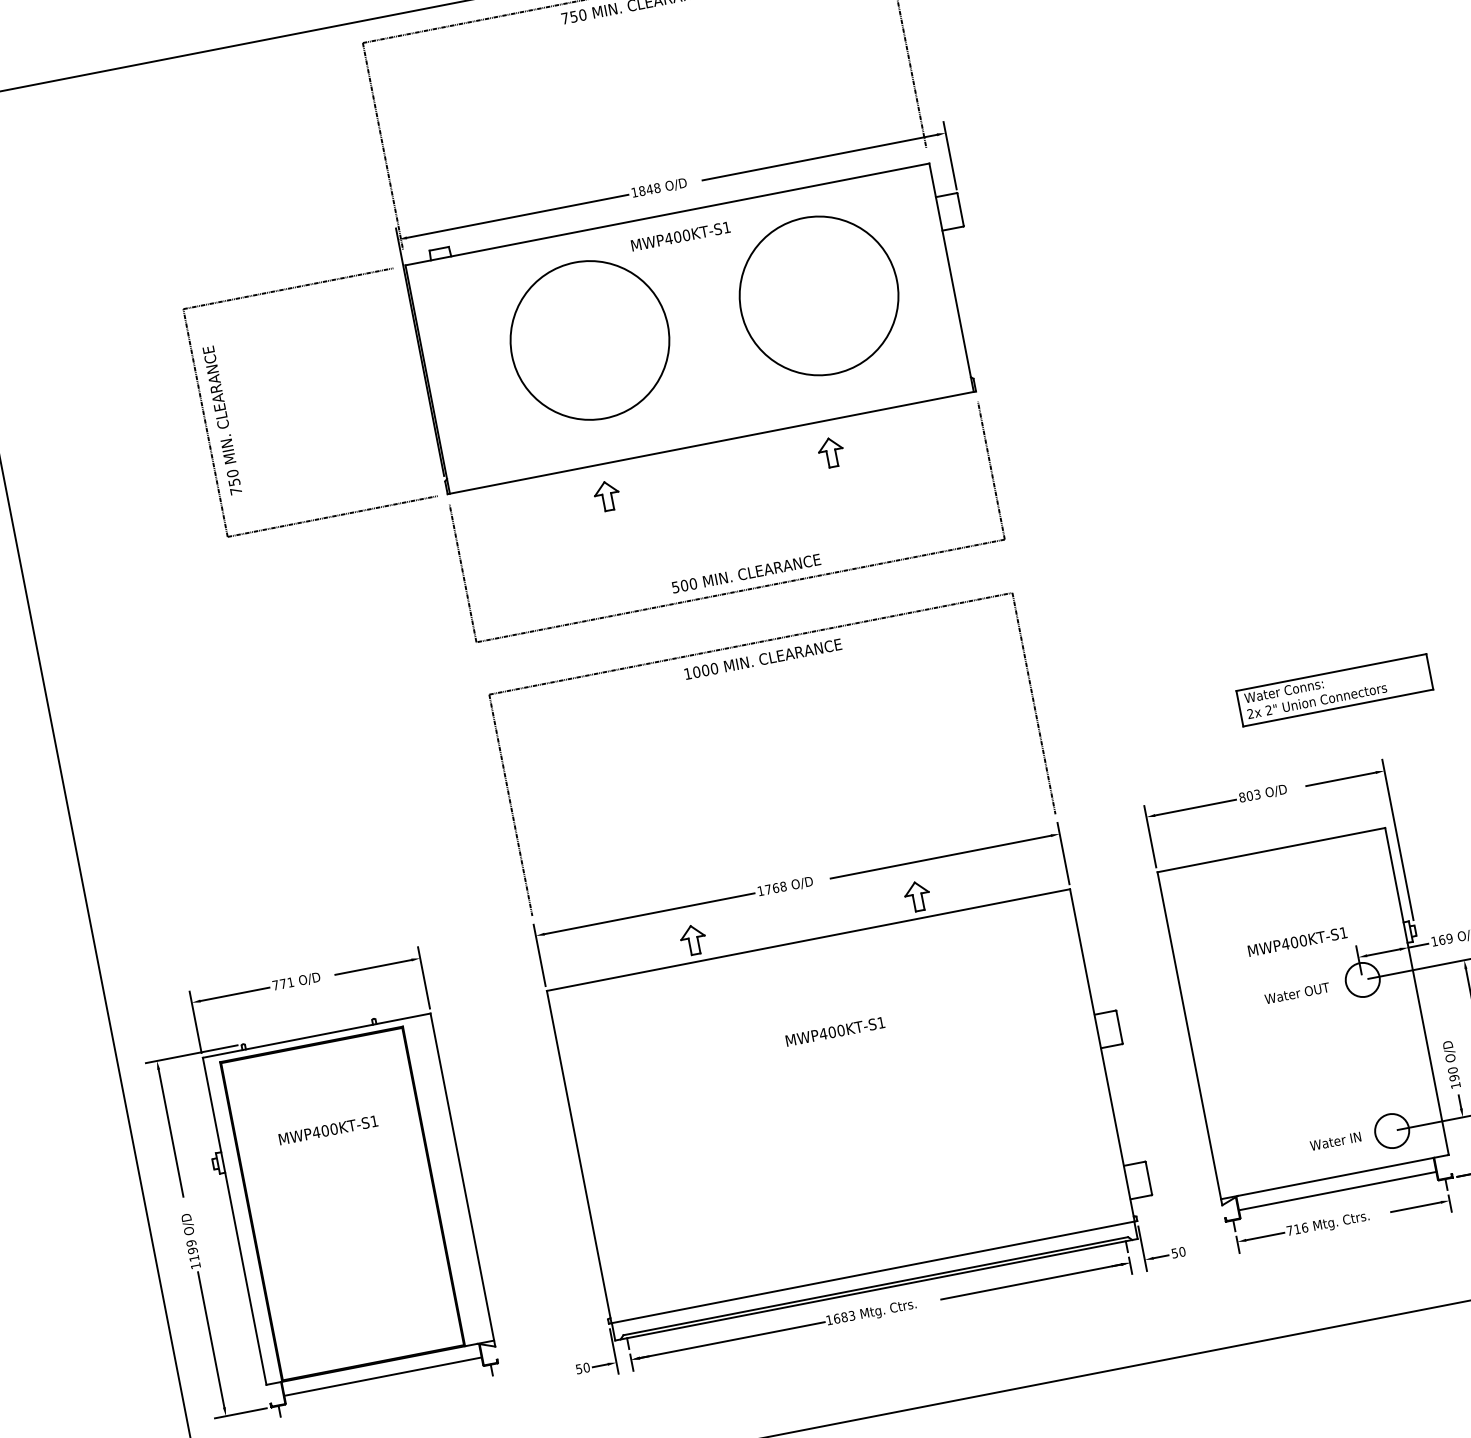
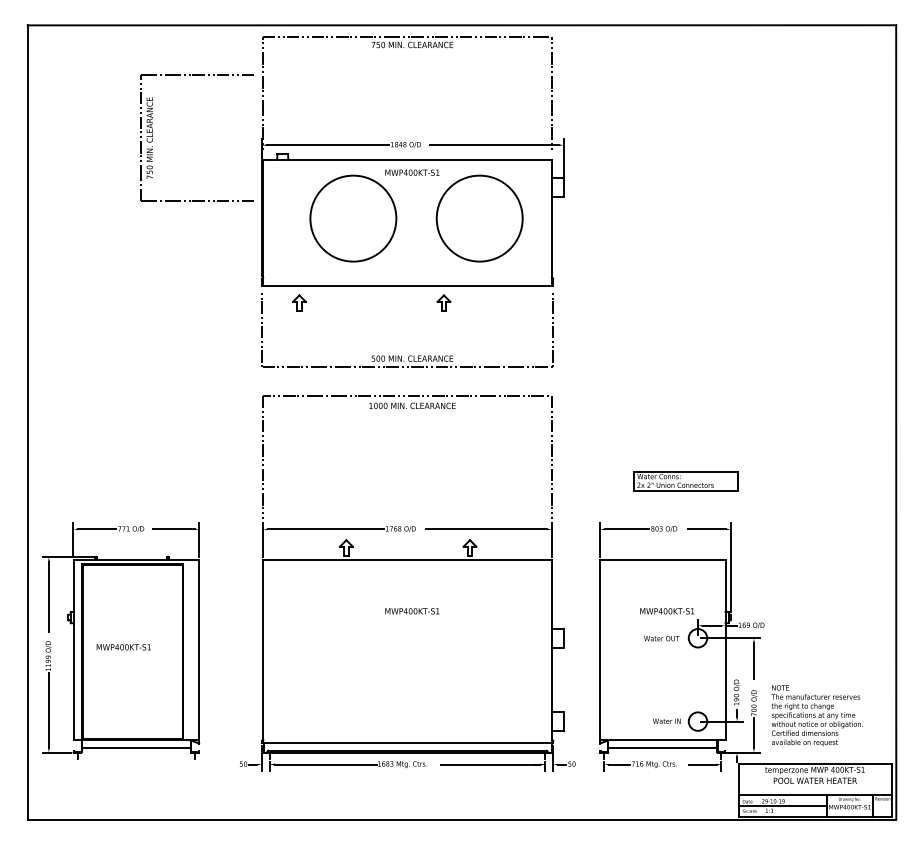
part: (226, 416) -> (152, 136), moved
part: (830, 451) -> (443, 302), moved
part: (607, 494) -> (299, 302), moved
part: (1333, 690) -> (685, 481), moved
text: (327, 1130) -> (123, 647), moved

